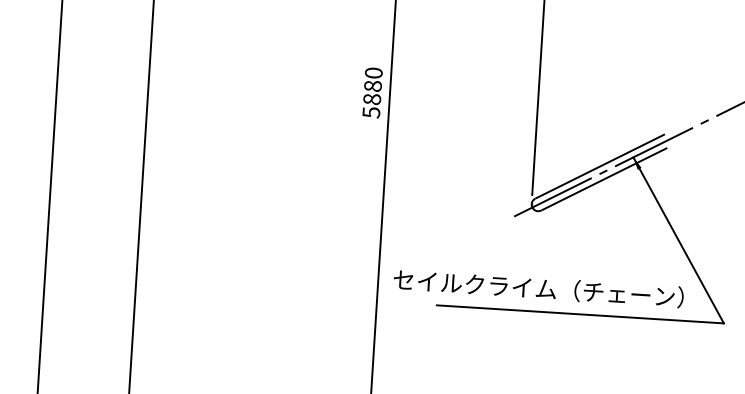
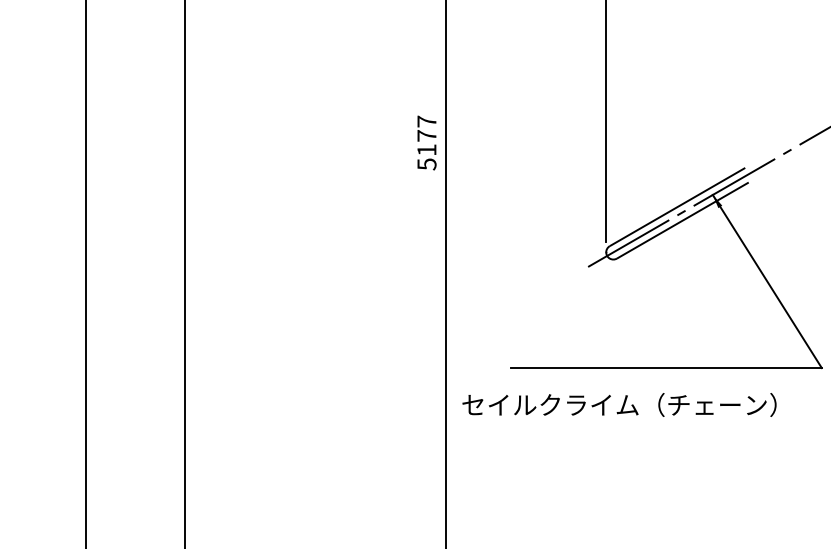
text: (372, 85) -> (426, 135), 5880 -> 5177
text: (538, 288) -> (619, 404), moved

